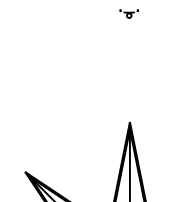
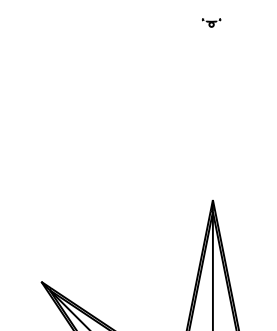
part: (128, 13) -> (210, 22), size x0.6

